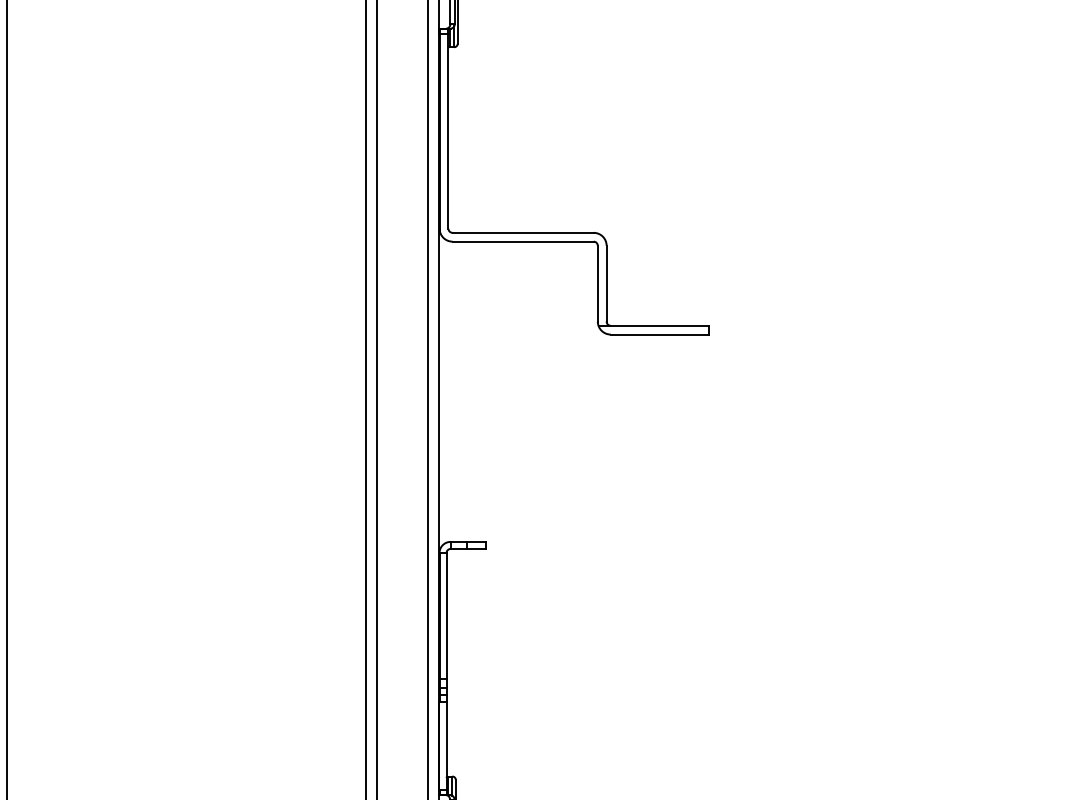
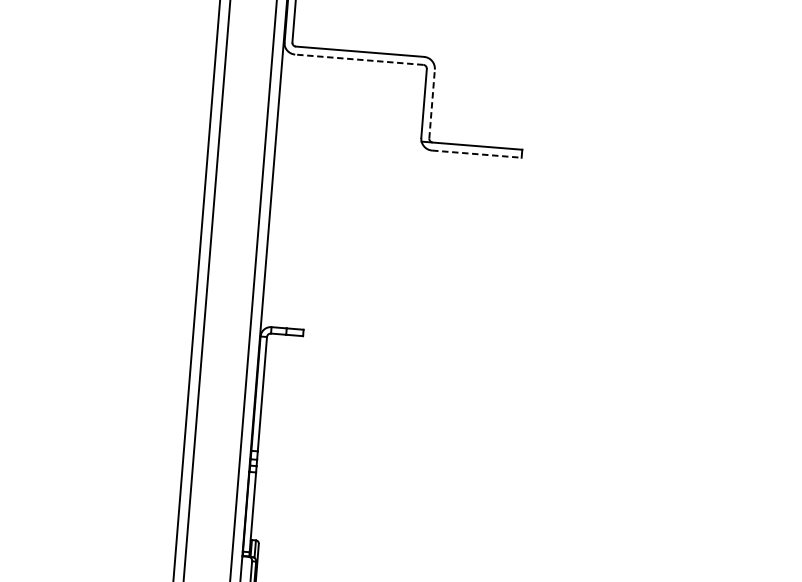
line: (523, 241) -> (359, 59), solid -> dashed
line: (606, 283) -> (431, 103), solid -> dashed
line: (660, 334) -> (477, 154), solid -> dashed

